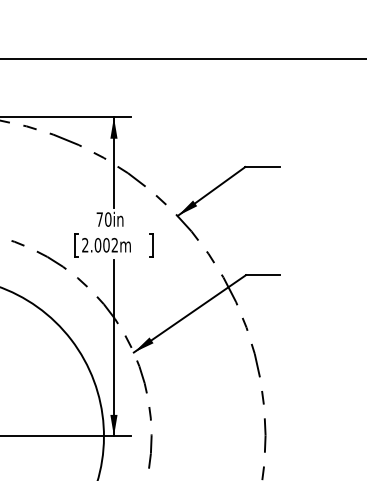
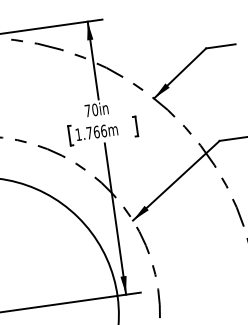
text: (100, 244) -> (91, 132), 2.002m -> 1.766m

